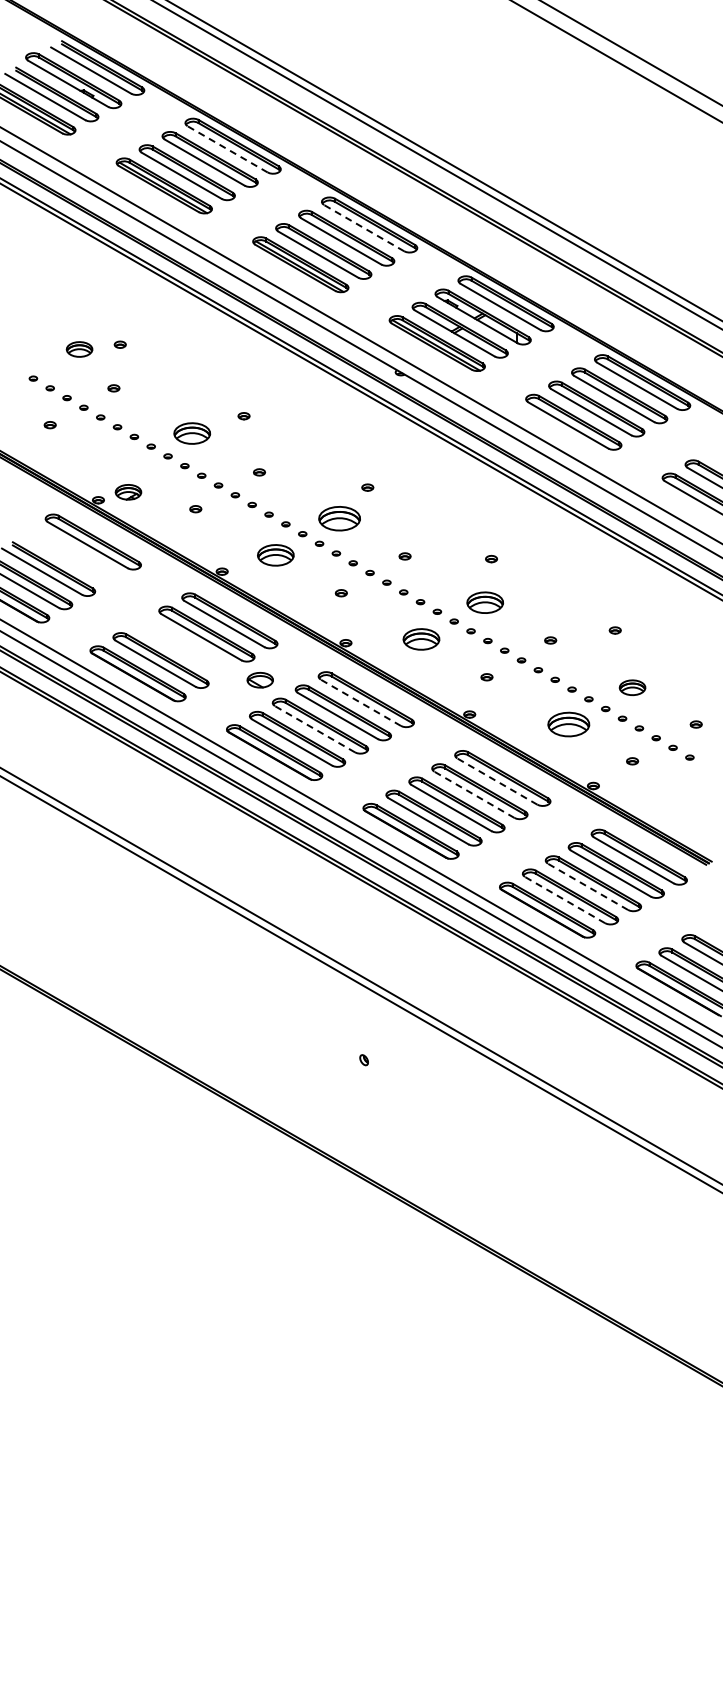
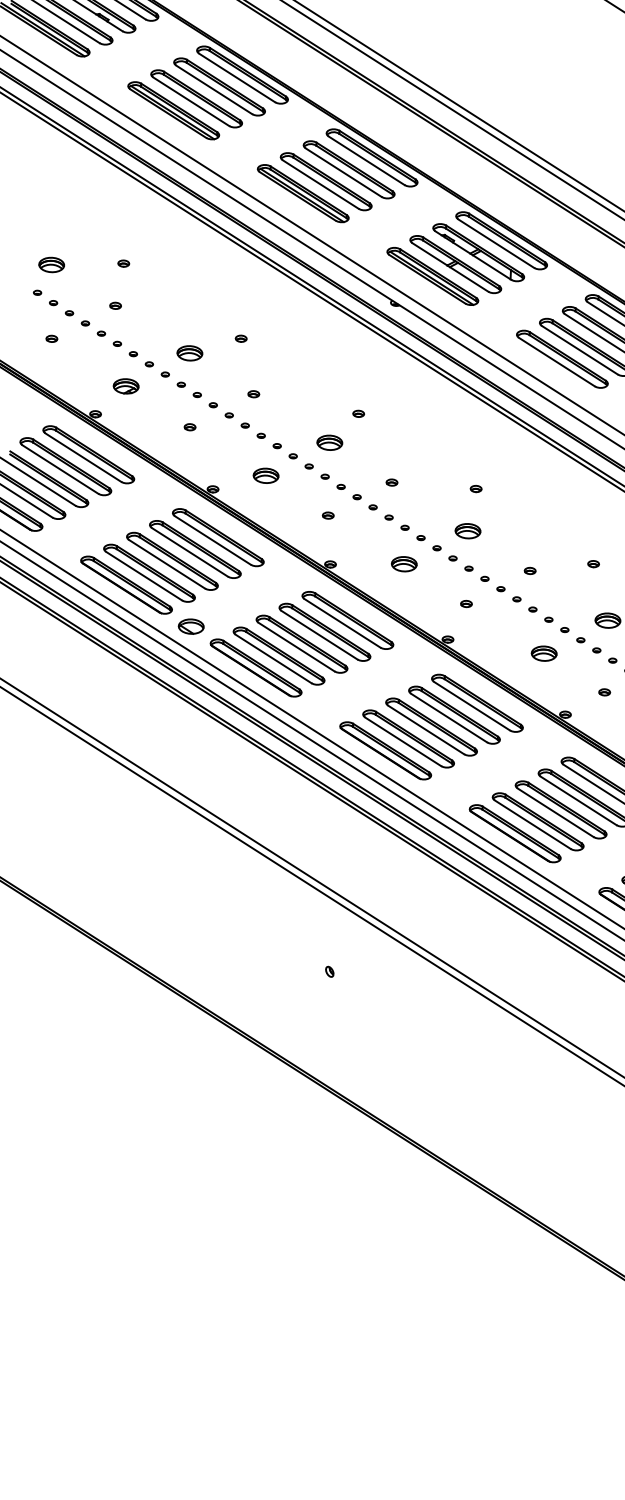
line: (227, 149) -> (236, 78), dashed -> solid
line: (363, 227) -> (366, 160), dashed -> solid
part: (79, 349) -> (51, 264), moved
part: (191, 433) -> (189, 353), size x0.71
part: (128, 492) -> (126, 386), moved
part: (339, 518) -> (329, 442), size x0.62
part: (69, 554) -> (64, 465), added
part: (275, 555) -> (265, 475), size x0.71
part: (484, 602) -> (467, 531), size x0.71
part: (421, 639) -> (404, 564), size x0.71
part: (183, 646) -> (172, 560), added
part: (259, 680) -> (190, 626), moved
line: (360, 702) -> (342, 623), dashed -> solid
part: (568, 724) -> (543, 653), size x0.62
line: (314, 729) -> (296, 647), dashed -> solid
line: (496, 781) -> (471, 706), dashed -> solid
line: (474, 794) -> (449, 717), dashed -> solid
line: (587, 886) -> (555, 812), dashed -> solid
line: (564, 899) -> (532, 824), dashed -> solid

